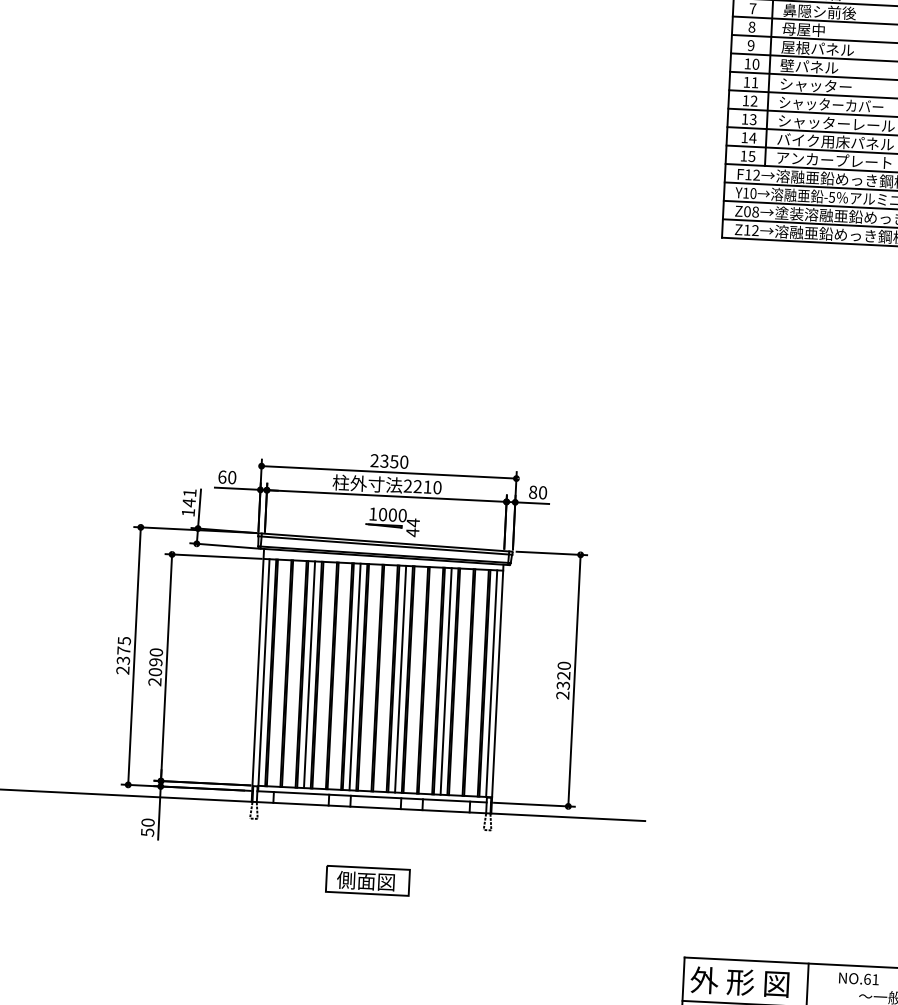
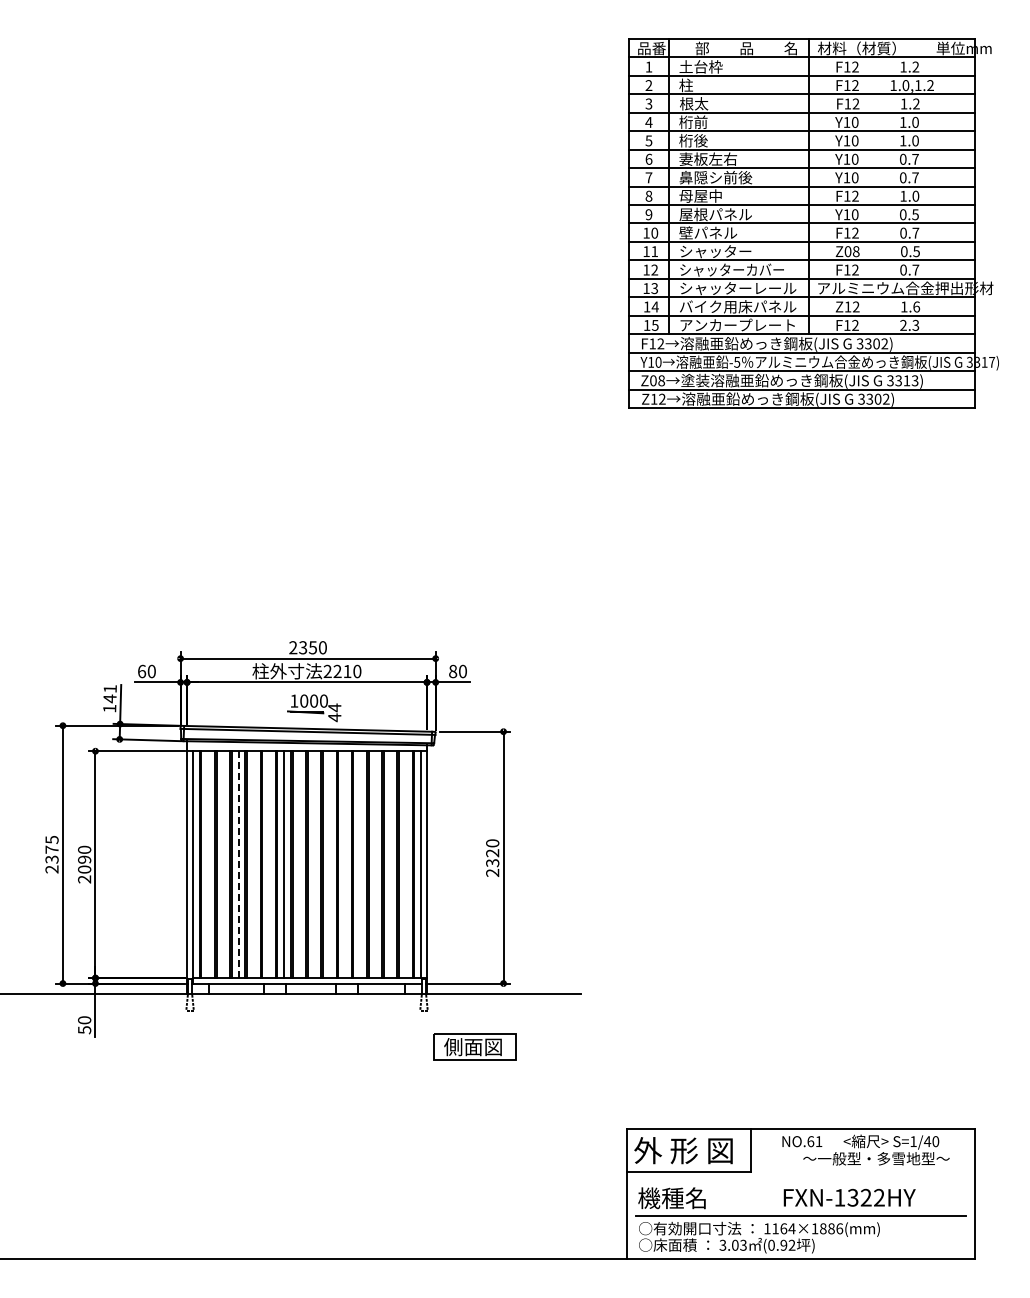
line: (309, 675) -> (238, 865), solid -> dashed
line: (400, 679) -> (329, 864), removed
line: (446, 681) -> (375, 864), removed
part: (367, 880) -> (474, 1046), moved

